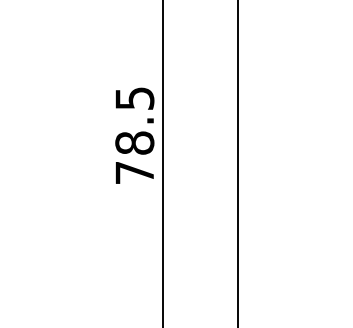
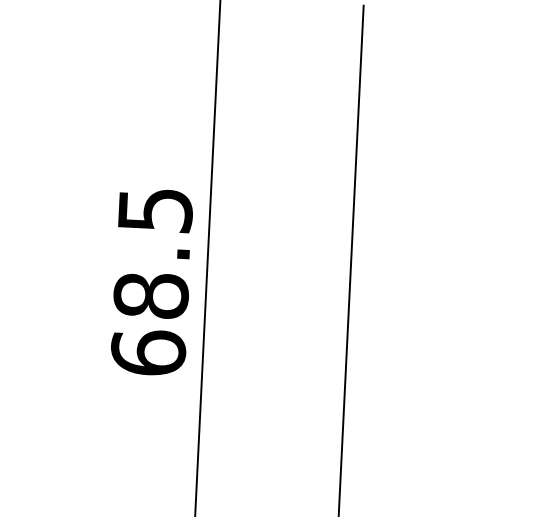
text: (134, 172) -> (147, 352), 78.5 -> 68.5

